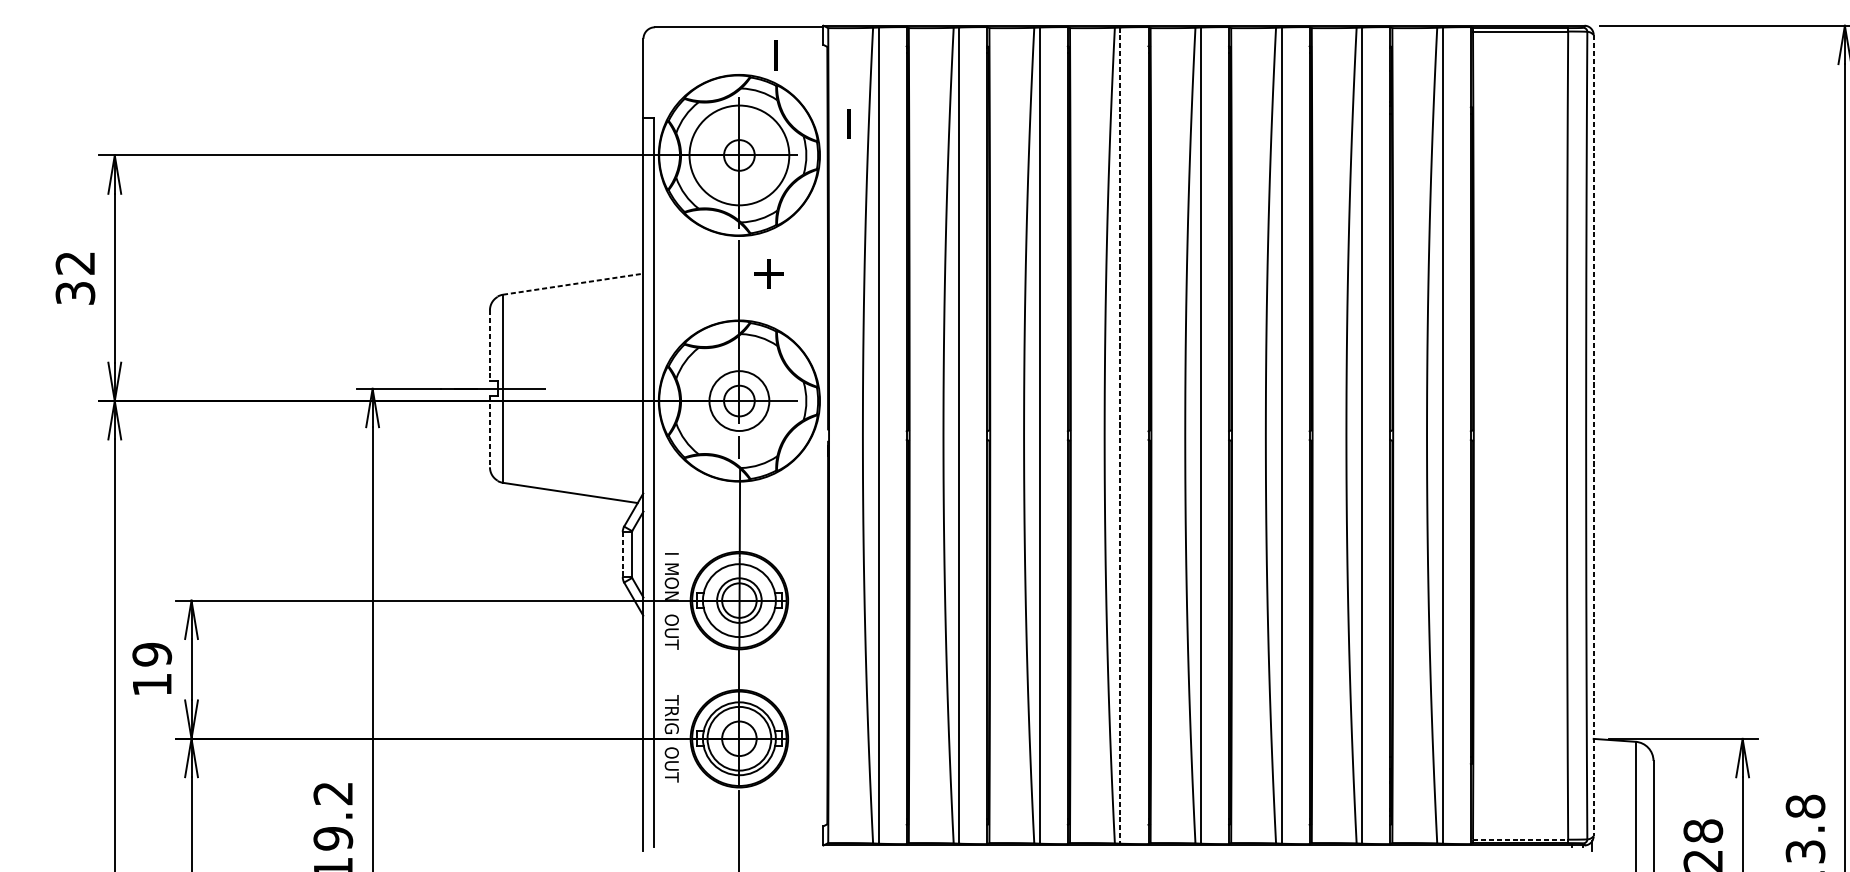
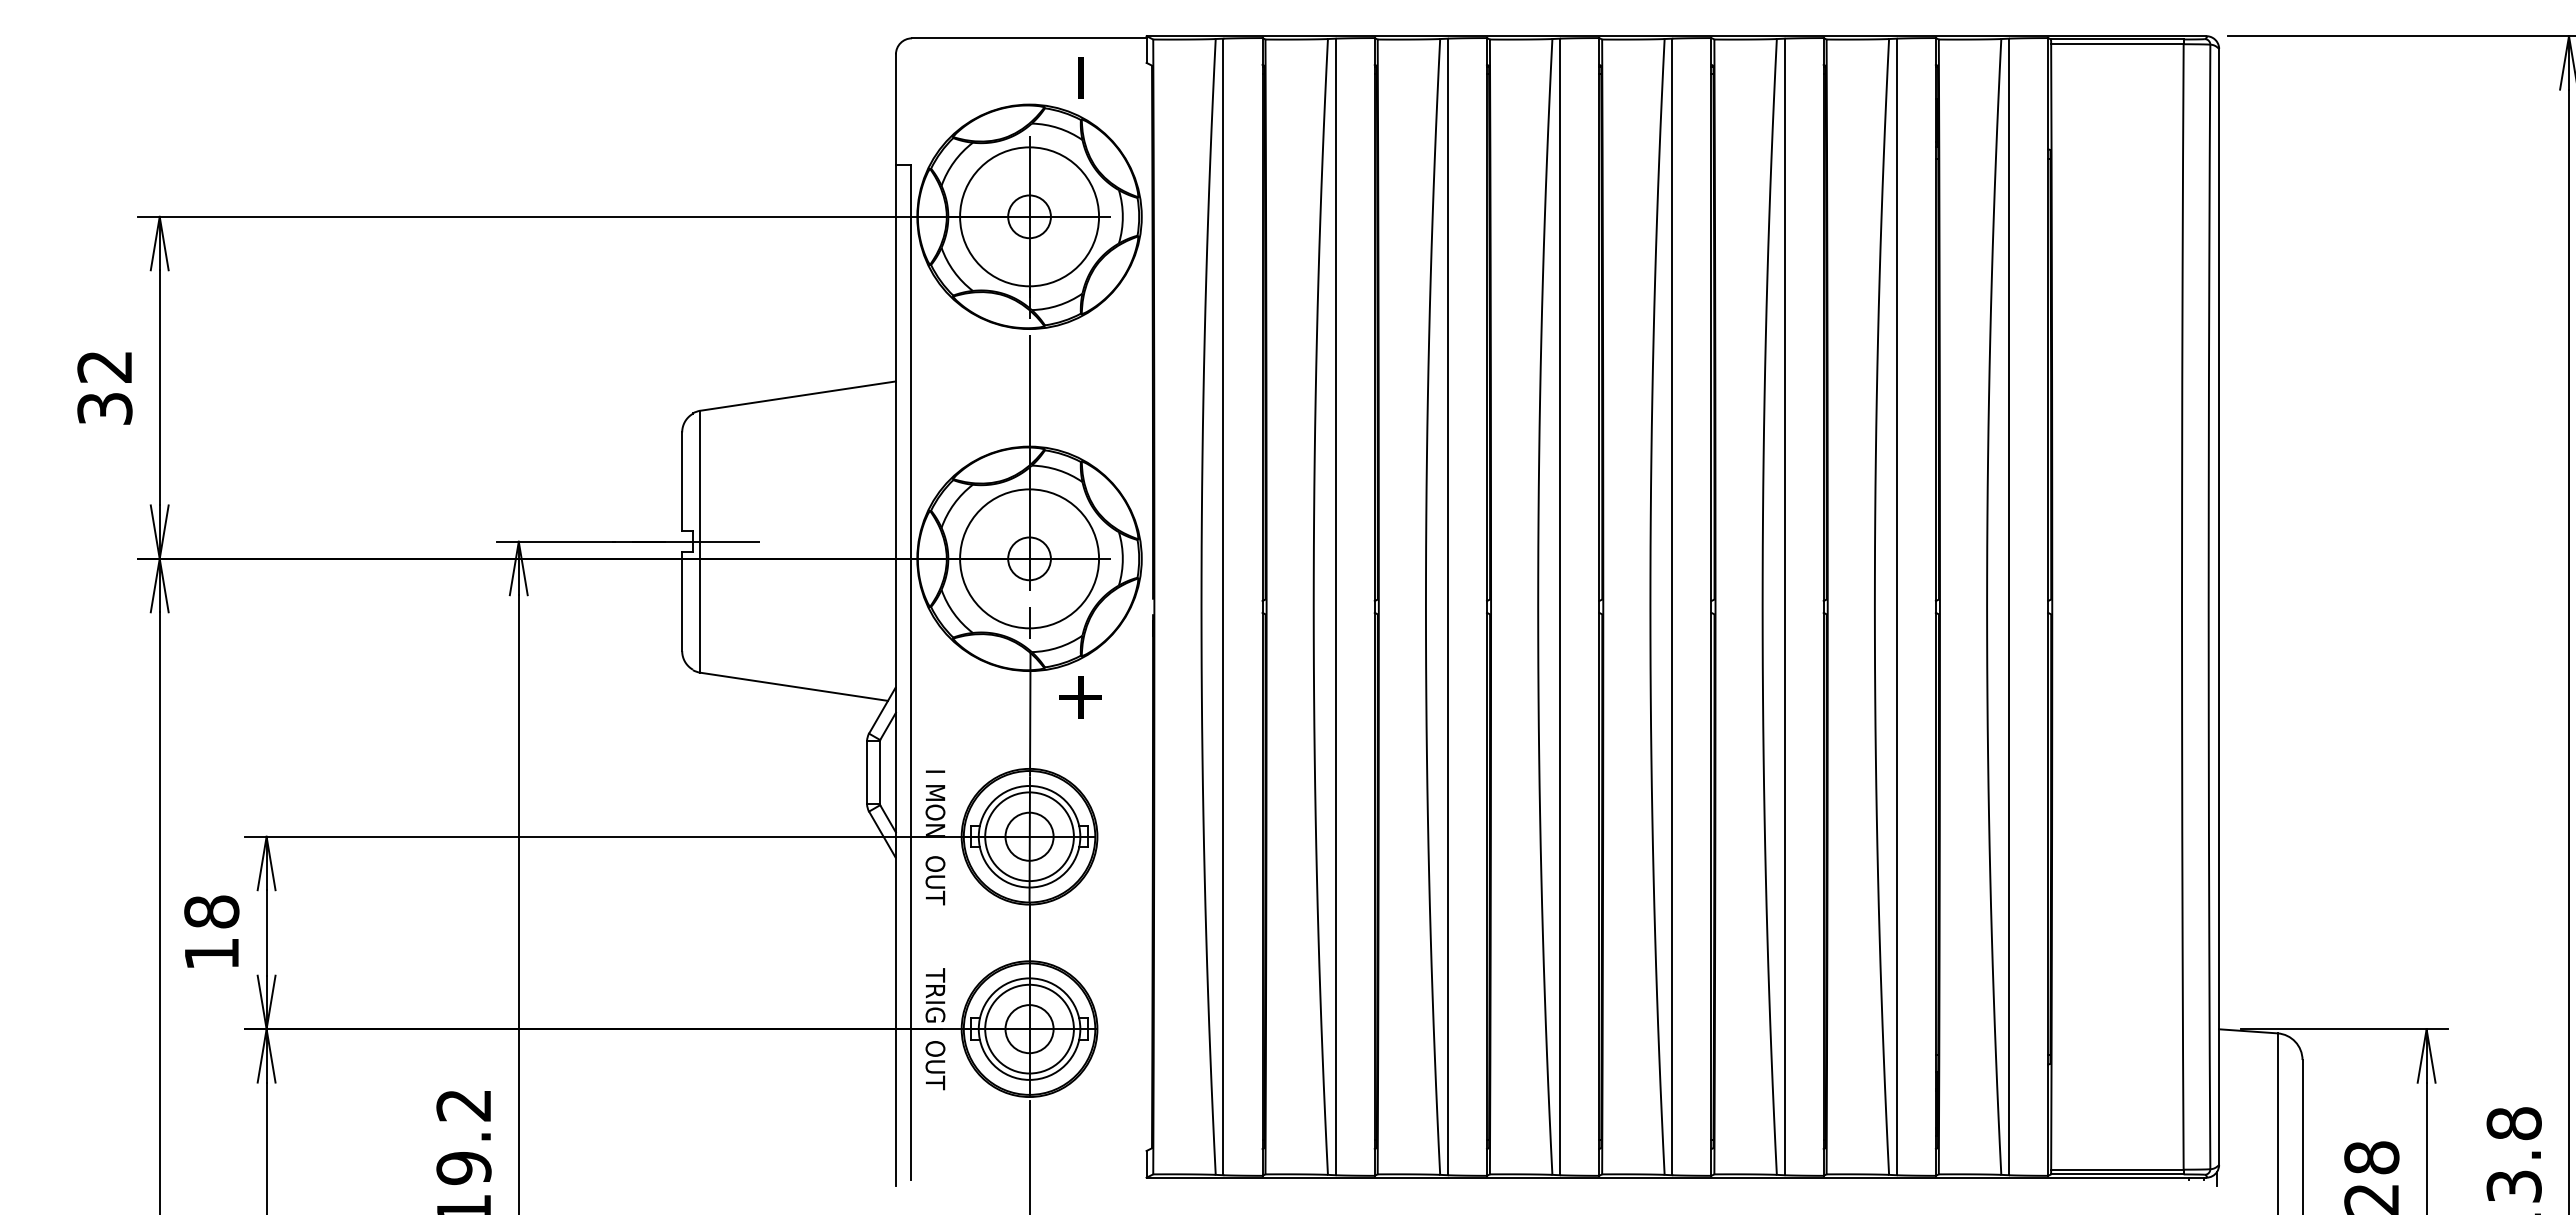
line: (848, 123) -> (1181, 172), removed
part: (768, 273) -> (1080, 697), moved
line: (573, 284) -> (798, 396), dashed -> solid
line: (490, 346) -> (682, 482), dashed -> solid
circle: (739, 400) -> (1029, 558), size x1.67
line: (490, 432) -> (682, 602), dashed -> solid
line: (1593, 435) -> (2219, 606), dashed -> solid
line: (1120, 436) -> (1560, 607), dashed -> solid
line: (623, 555) -> (867, 773), dashed -> solid
circle: (739, 600) -> (1029, 836), size x1.43
text: (151, 654) -> (211, 911), 19 -> 18
line: (1520, 839) -> (2117, 1169), dashed -> solid

